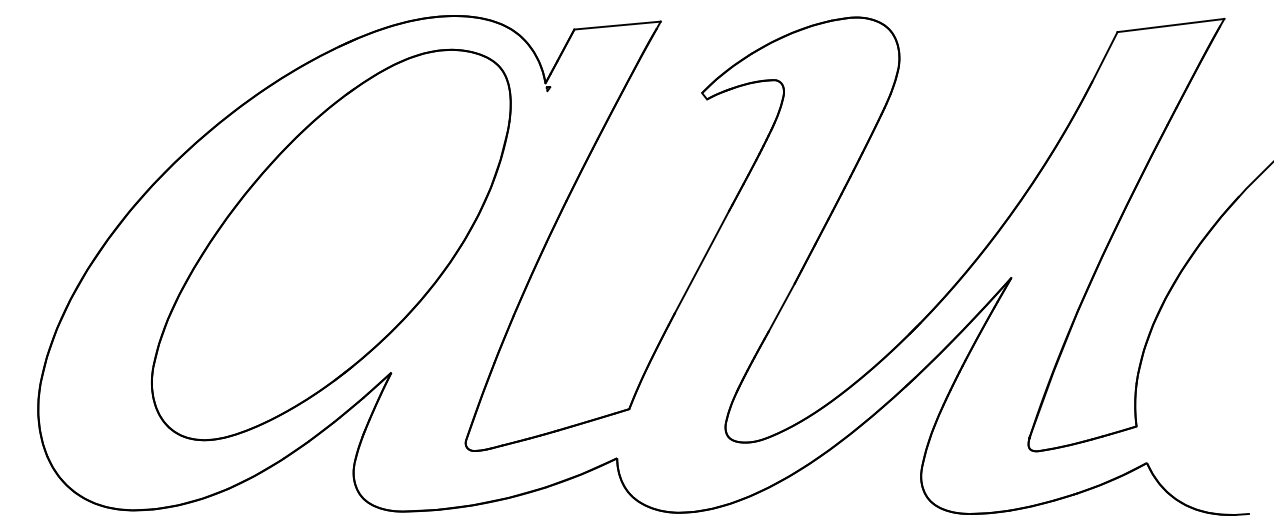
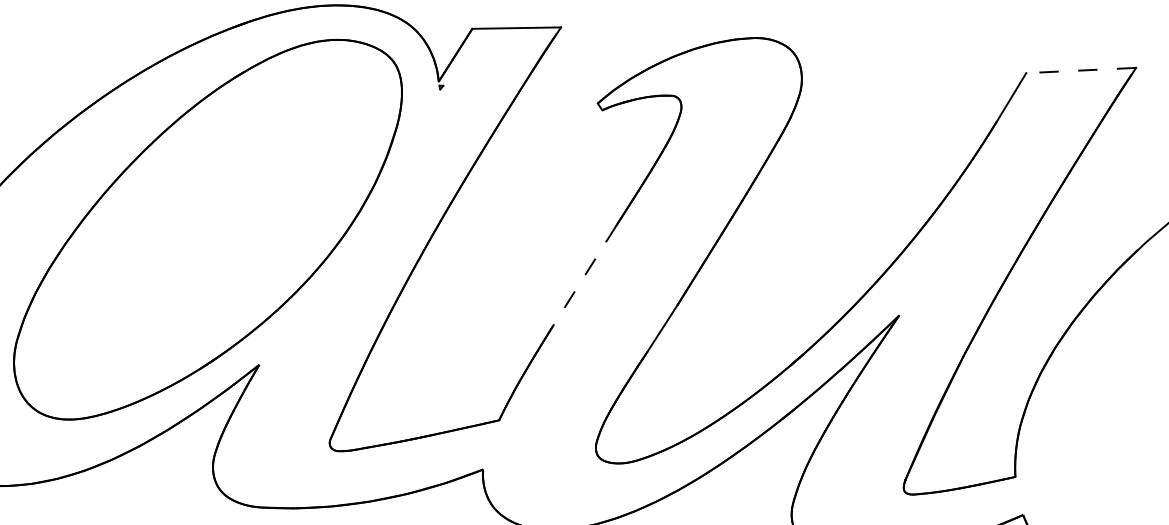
line: (1170, 25) -> (1080, 70), solid -> dashed
line: (701, 262) -> (584, 276), solid -> dashed

